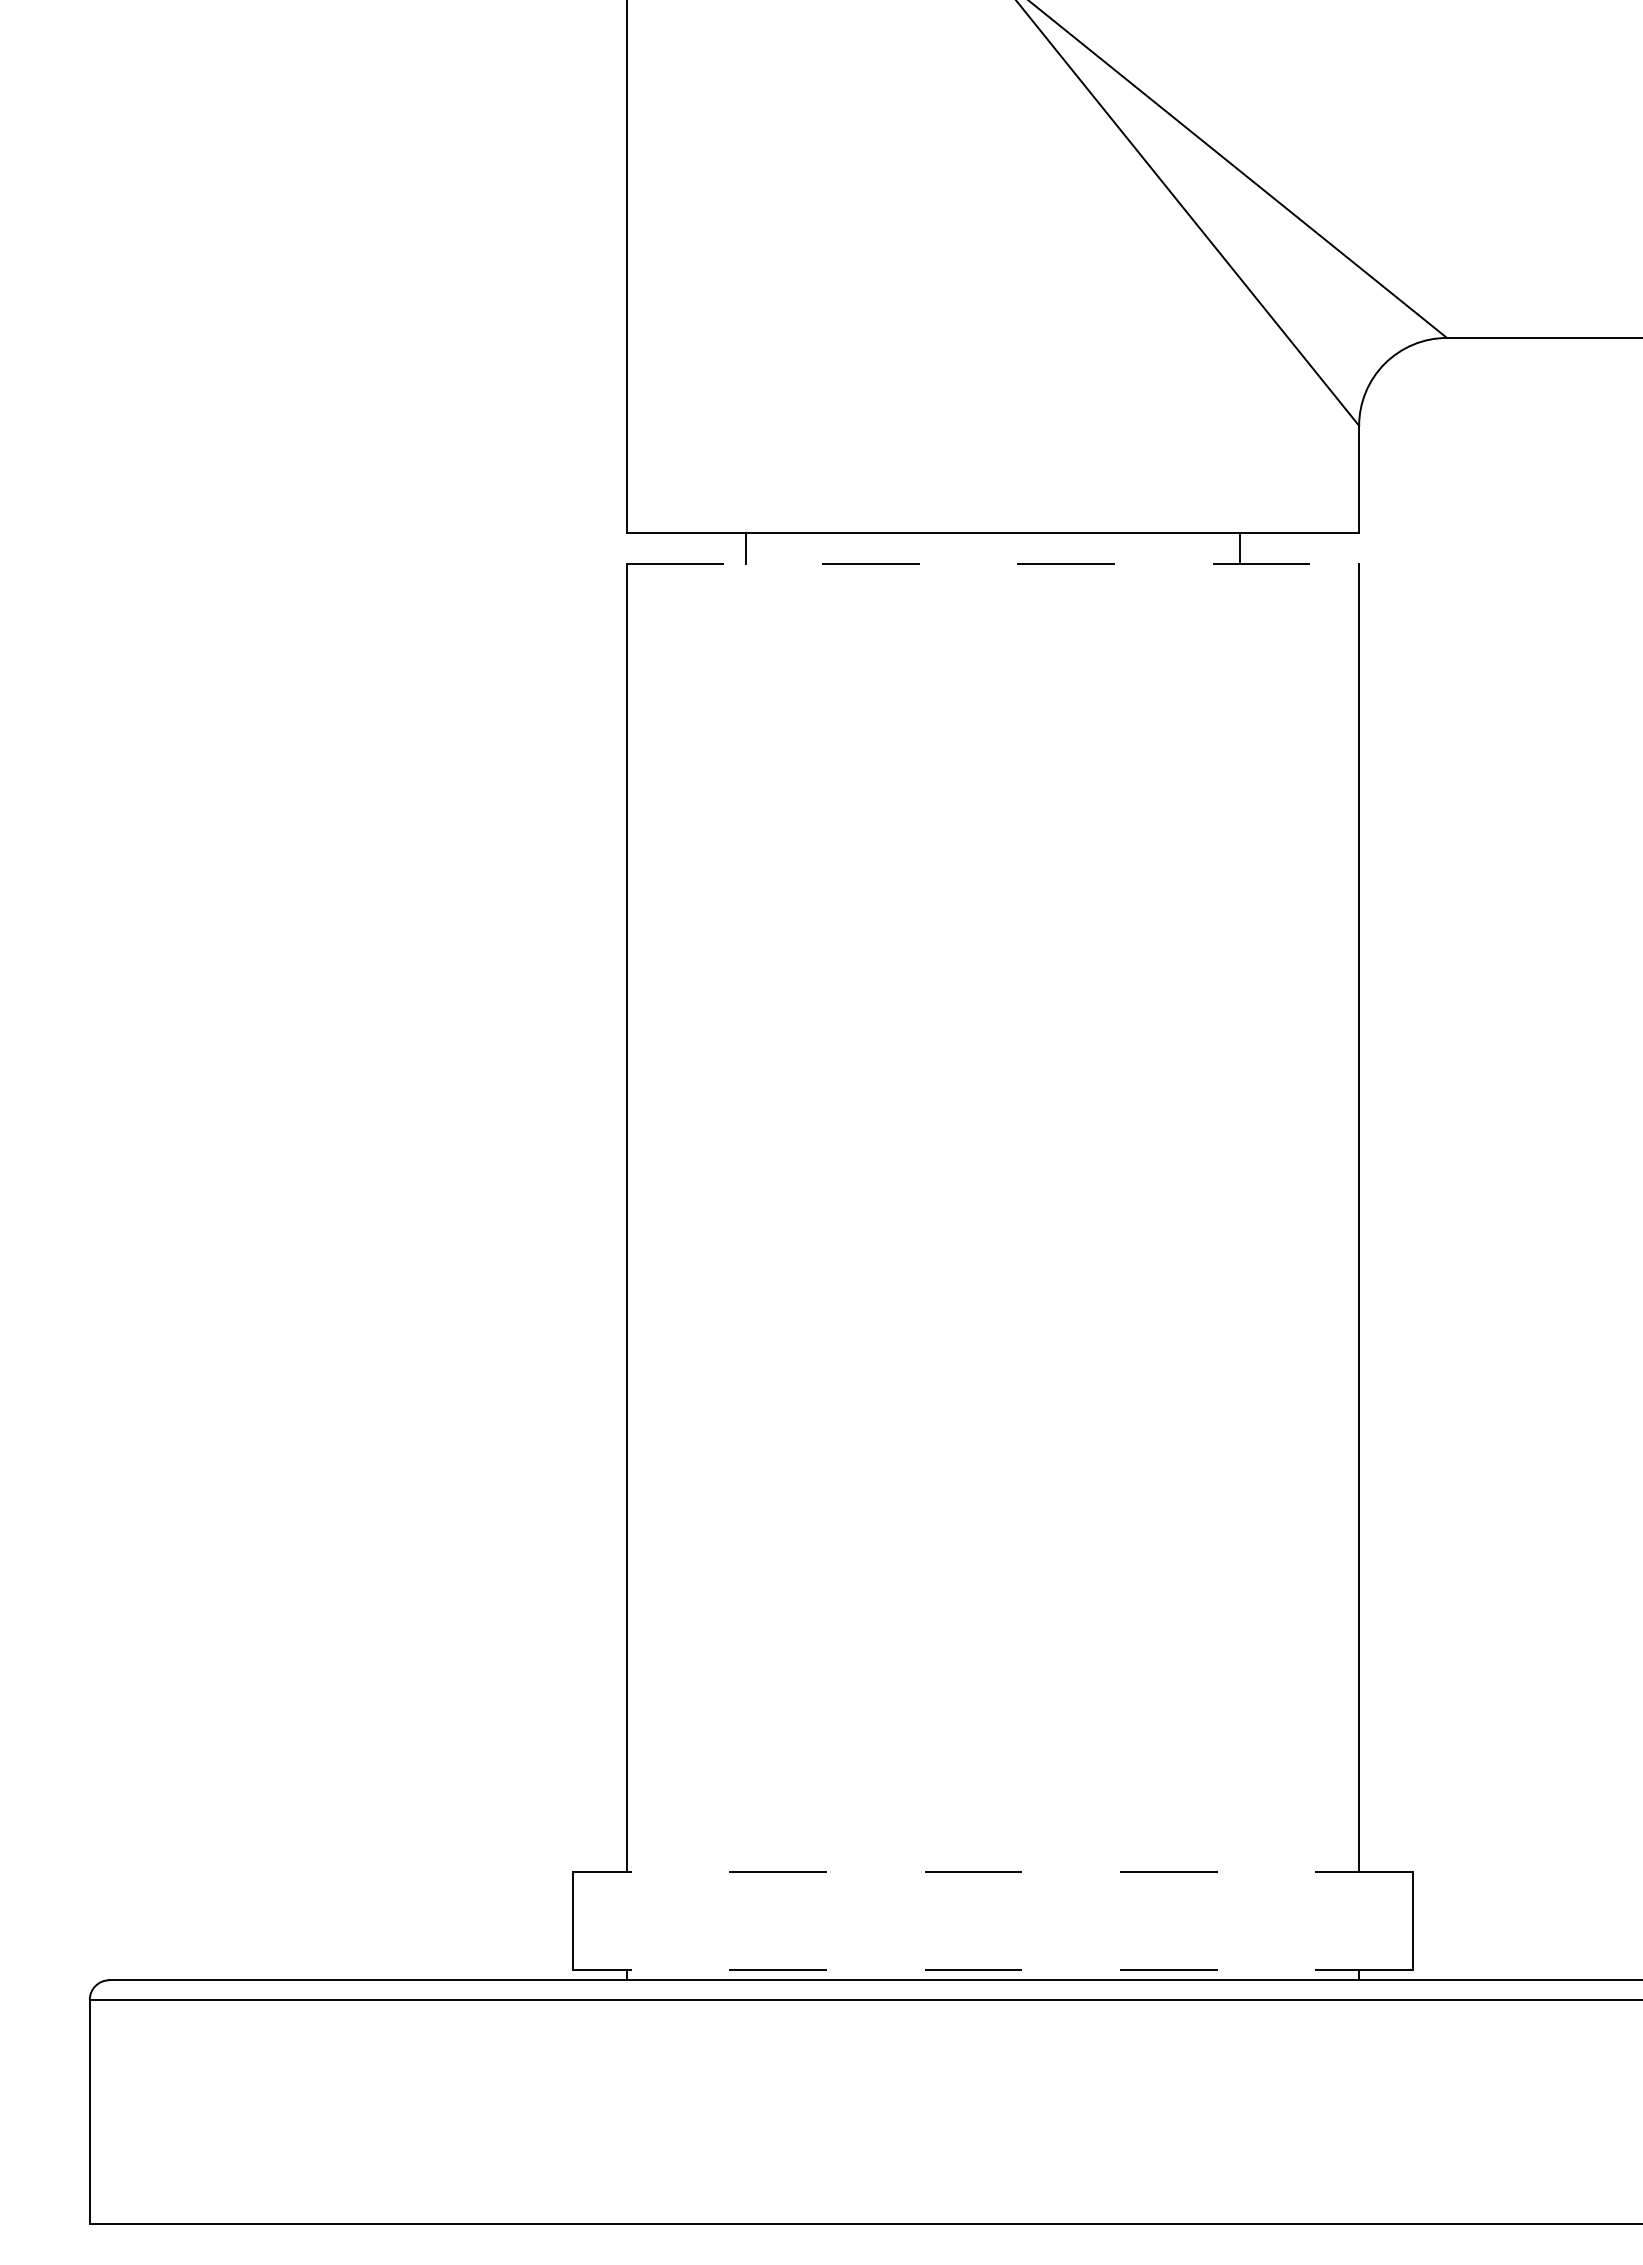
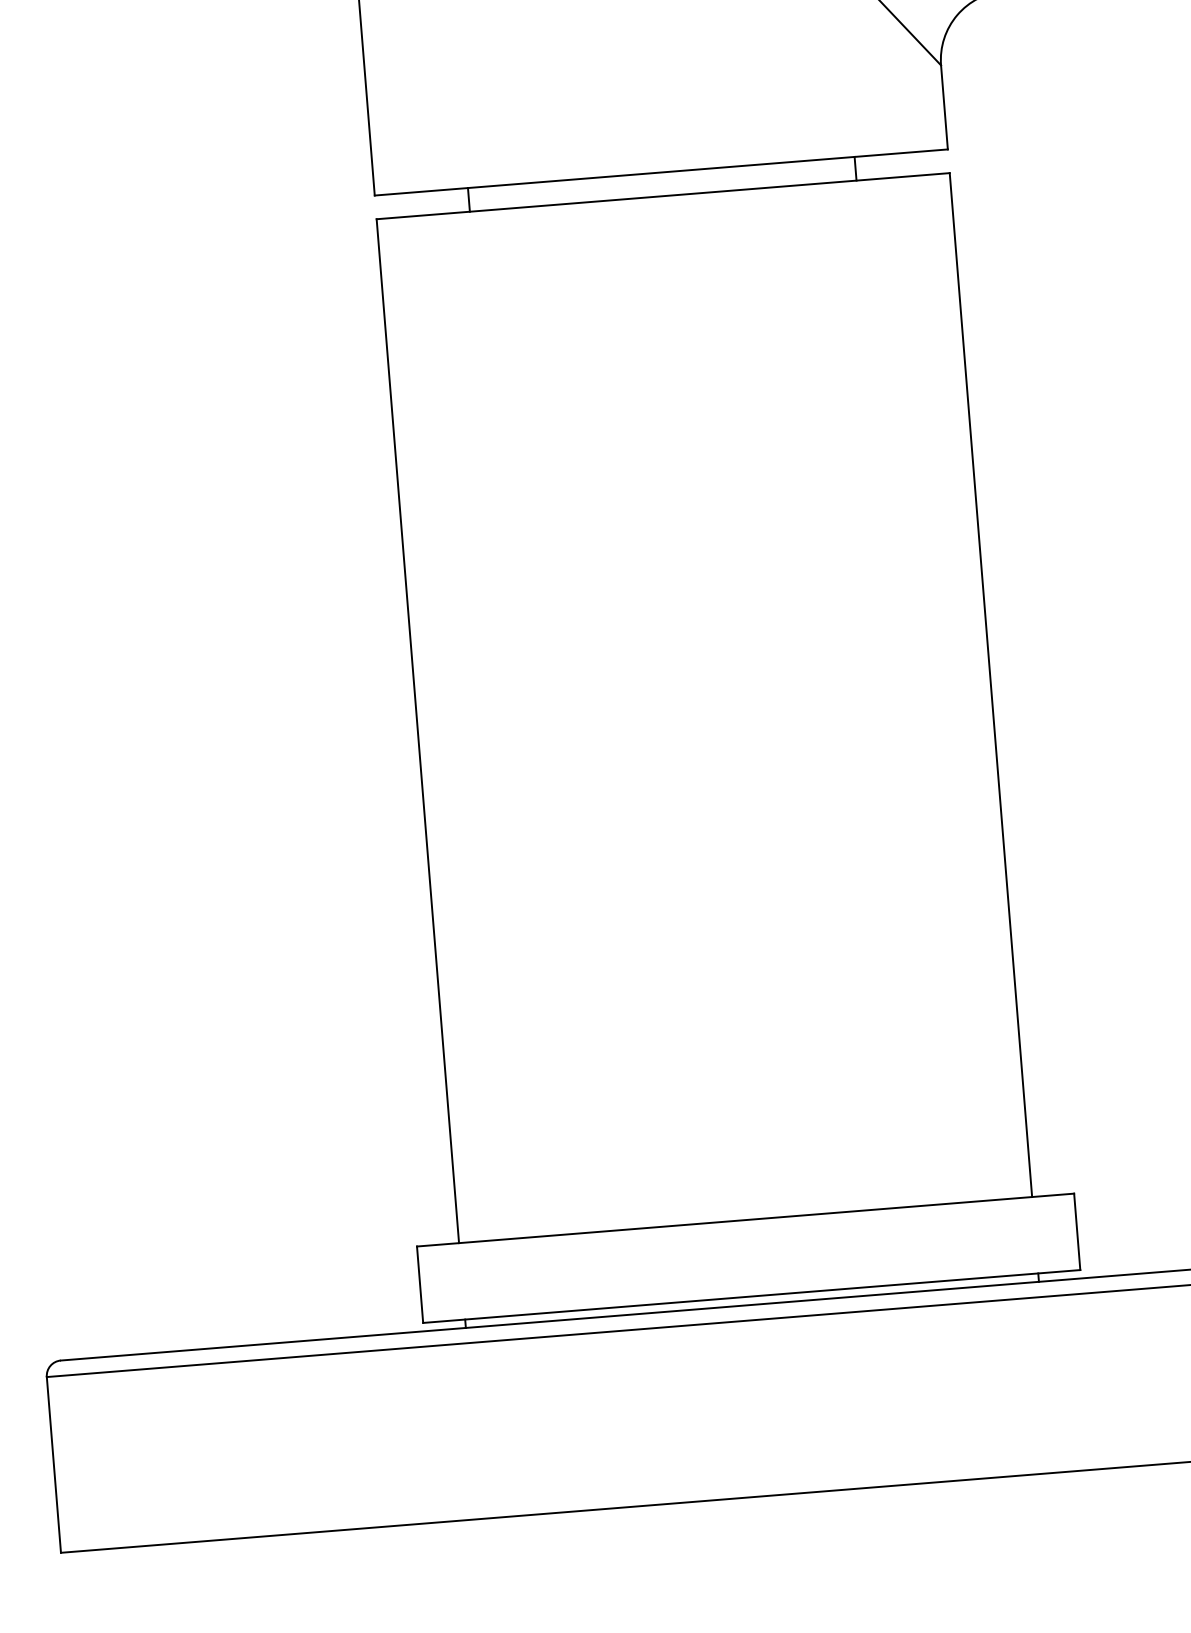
line: (993, 563) -> (663, 196), dashed -> solid
line: (992, 1871) -> (745, 1219), dashed -> solid
line: (992, 1969) -> (751, 1296), dashed -> solid

